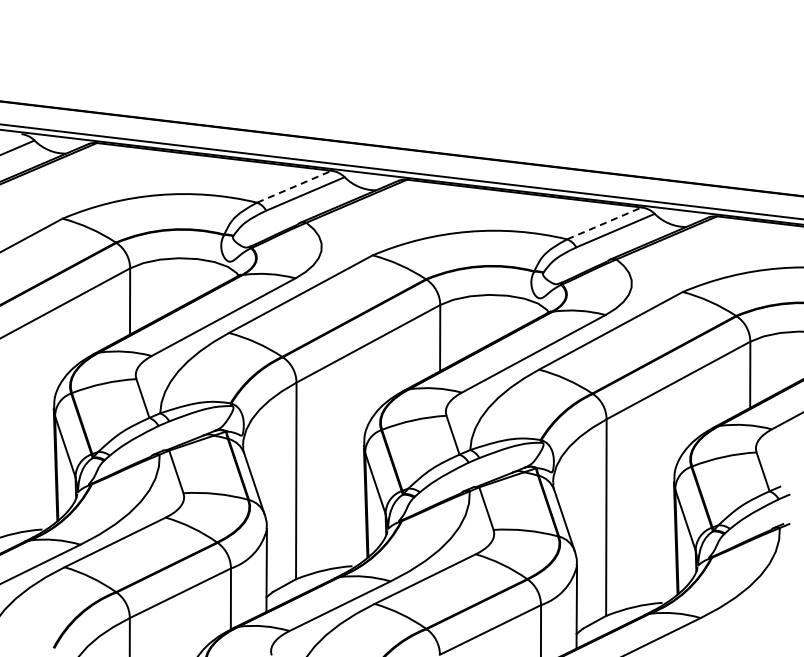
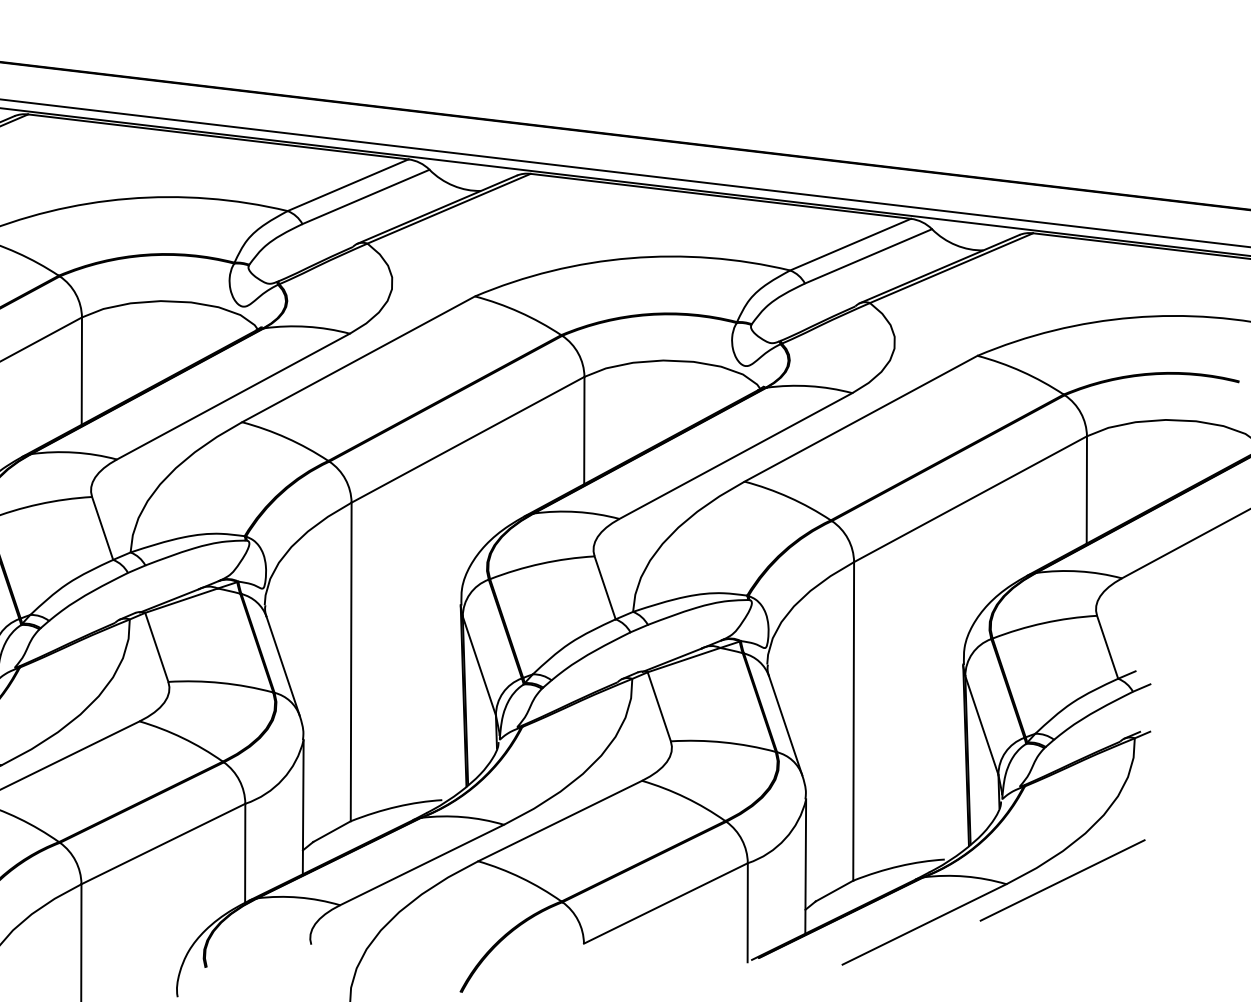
line: (294, 186) -> (348, 184), dashed -> solid
line: (604, 223) -> (850, 244), dashed -> solid
line: (734, 615) -> (1061, 880), added

